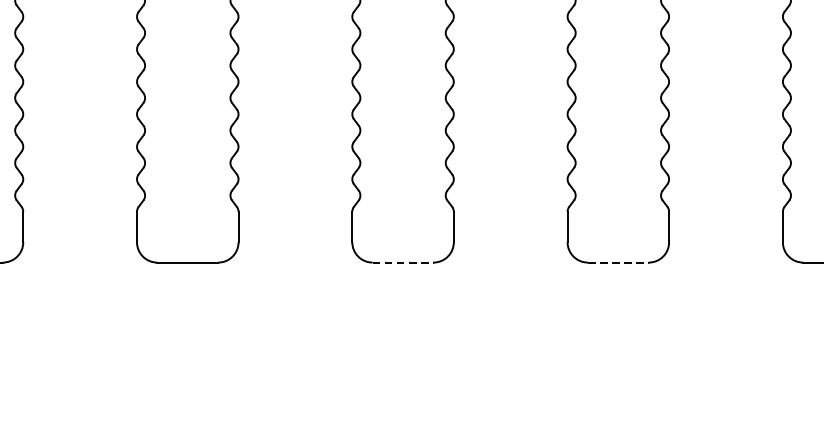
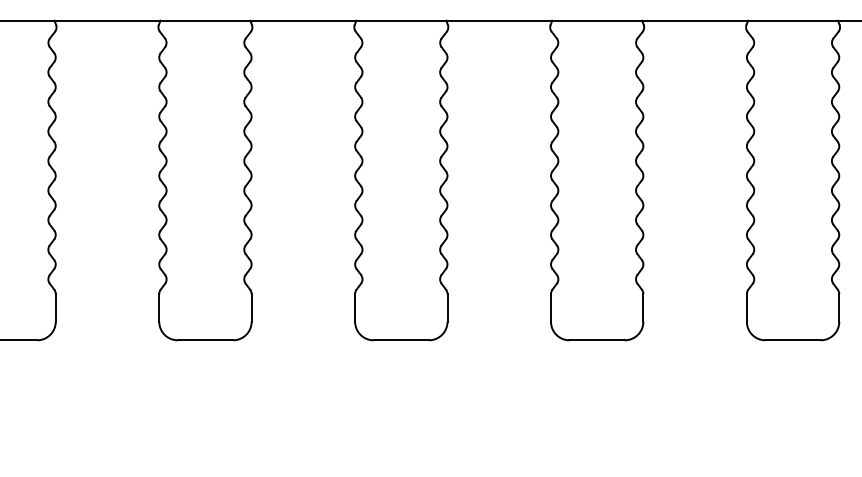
line: (403, 262) -> (401, 340), dashed -> solid
line: (618, 262) -> (597, 340), dashed -> solid

